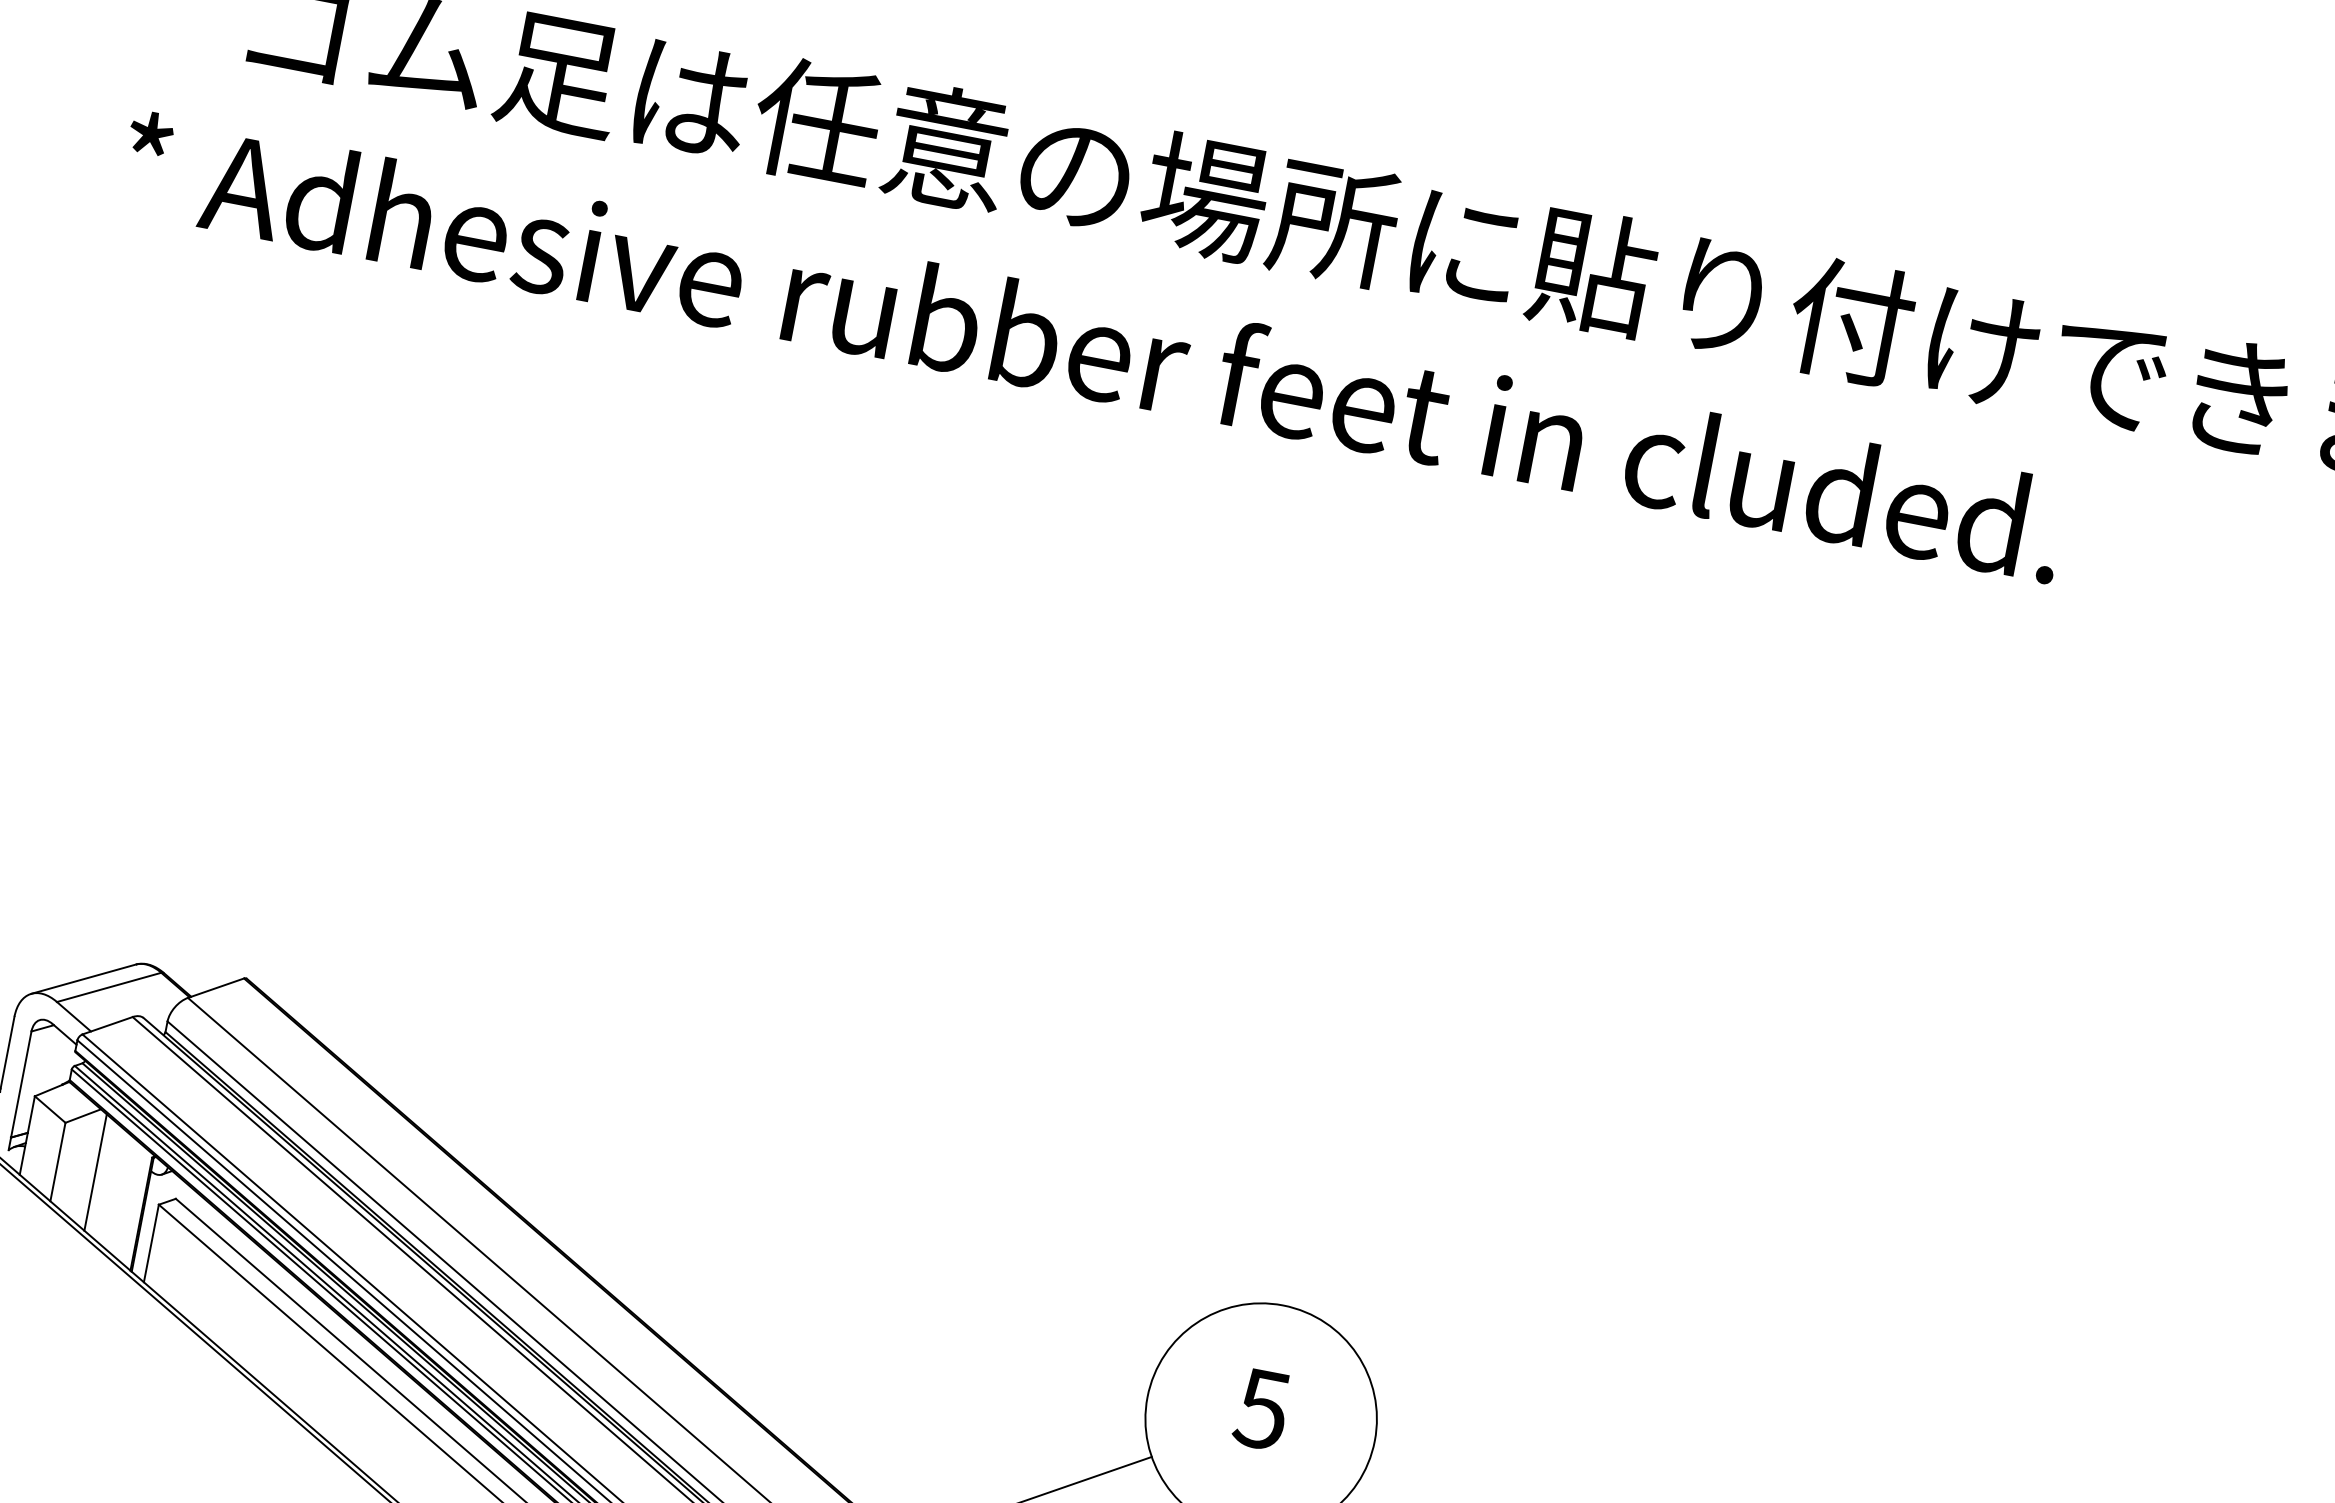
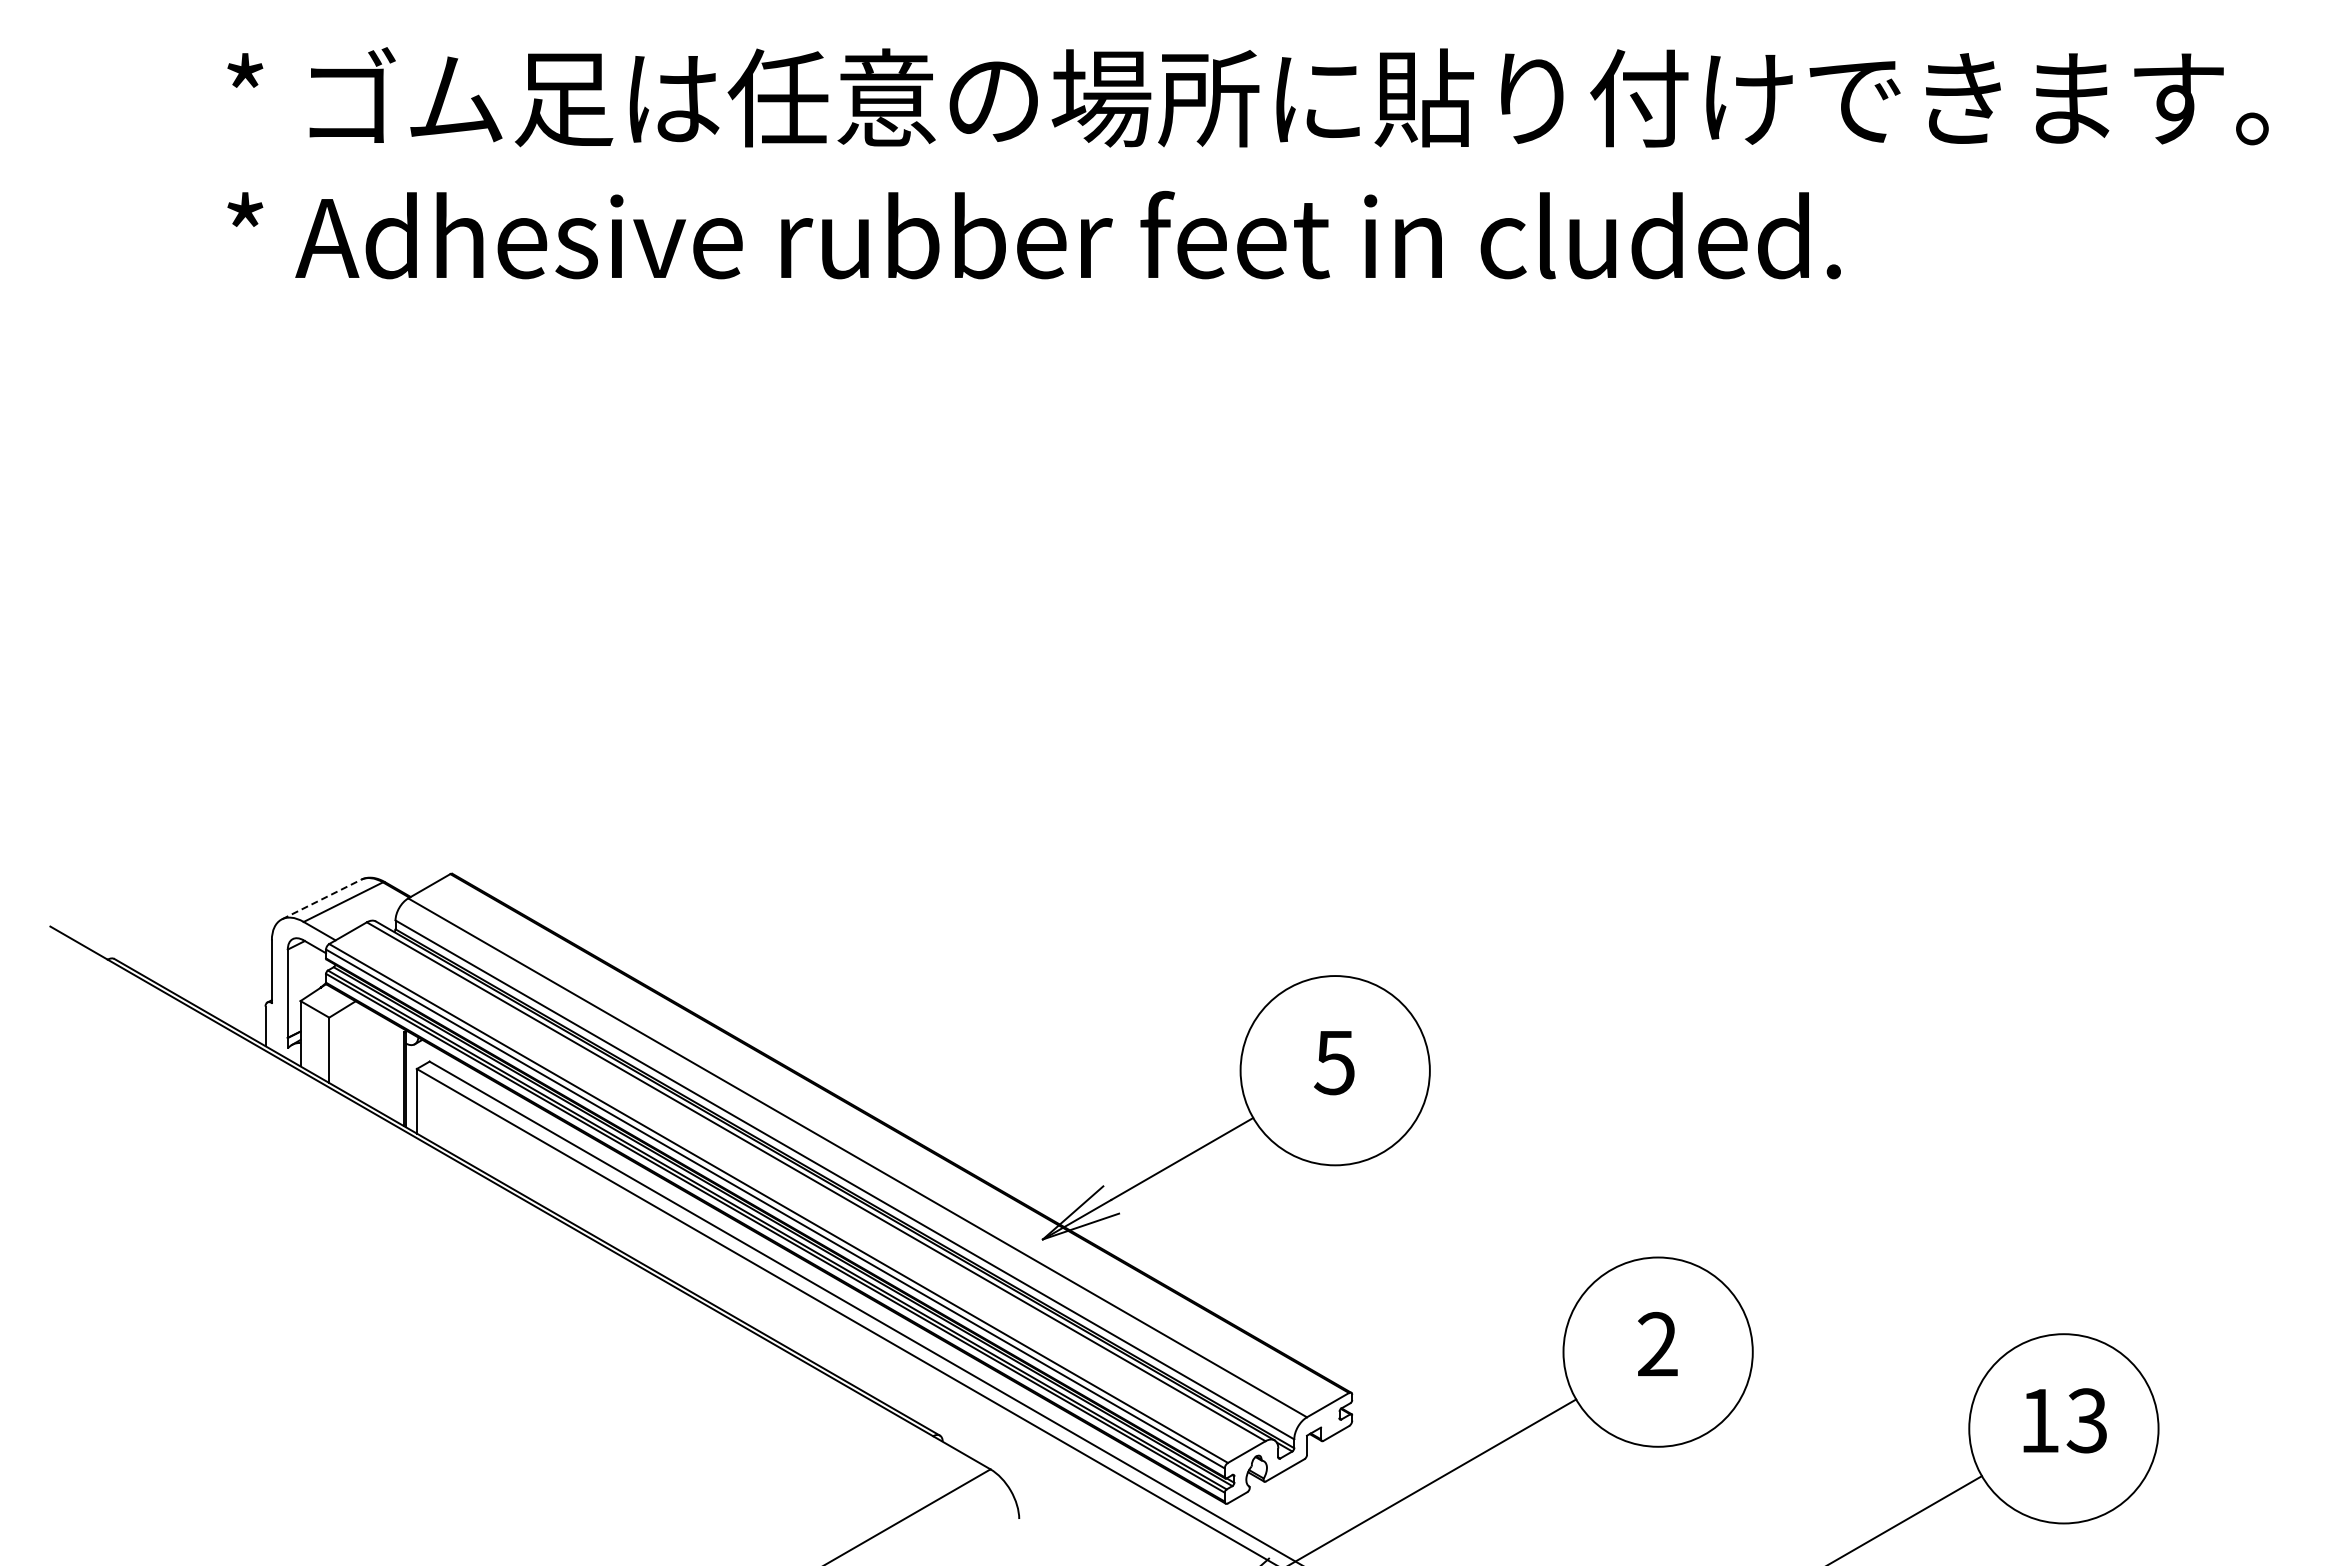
line: (84, 979) -> (322, 899), solid -> dashed
line: (96, 1172) -> (361, 1052), removed

